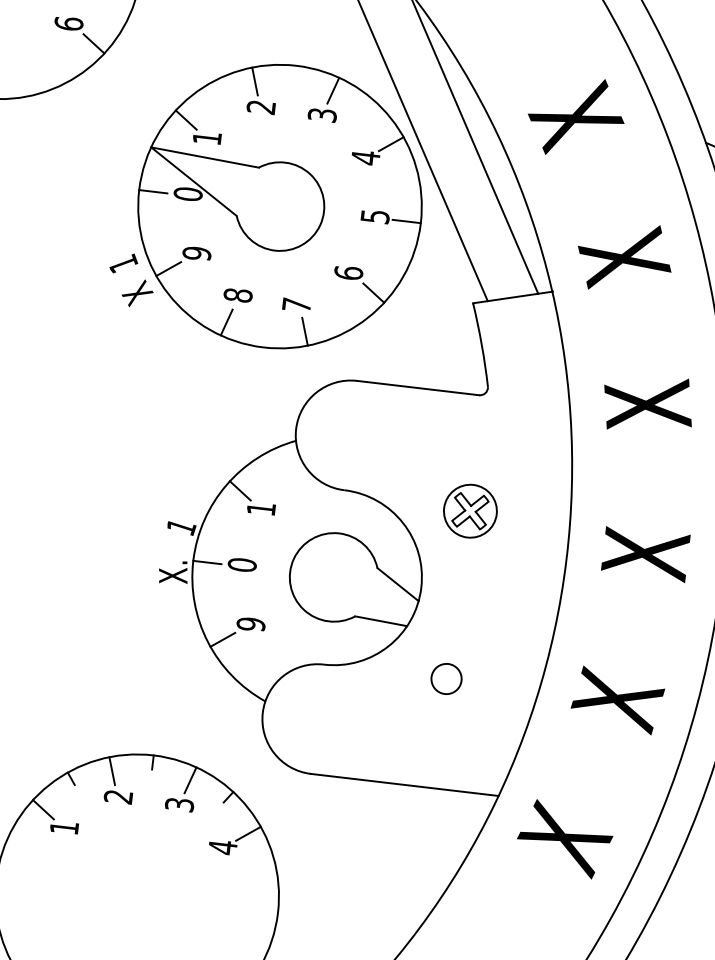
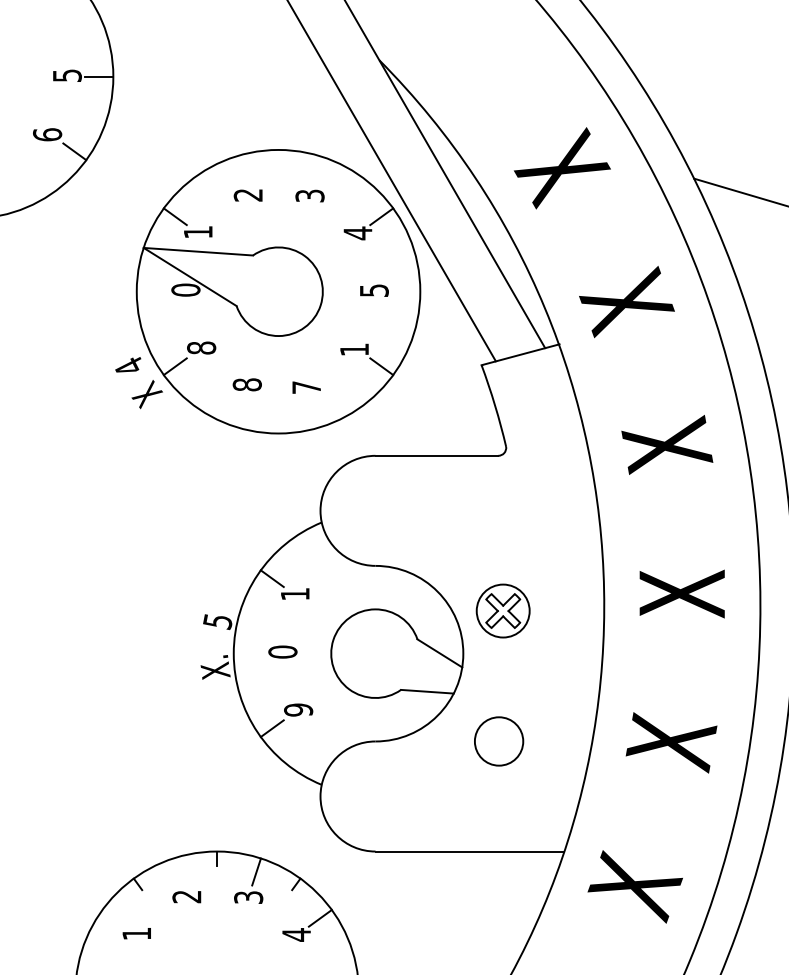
line: (254, 80) -> (238, 169), removed
line: (332, 89) -> (317, 169), removed
line: (152, 191) -> (150, 291), removed
line: (406, 221) -> (405, 291), removed
text: (196, 253) -> (201, 347), 9 -> 8
text: (123, 263) -> (129, 366), 1 -> 4
text: (348, 272) -> (354, 349), 6 -> 1
line: (226, 321) -> (238, 412), removed
line: (304, 331) -> (317, 412), removed
part: (469, 510) -> (502, 610), moved
text: (180, 528) -> (217, 622), 1 -> 5
line: (206, 562) -> (247, 653), removed
circle: (445, 678) -> (498, 741), size x1.6
line: (112, 770) -> (177, 871), removed
line: (43, 808) -> (113, 917), removed

